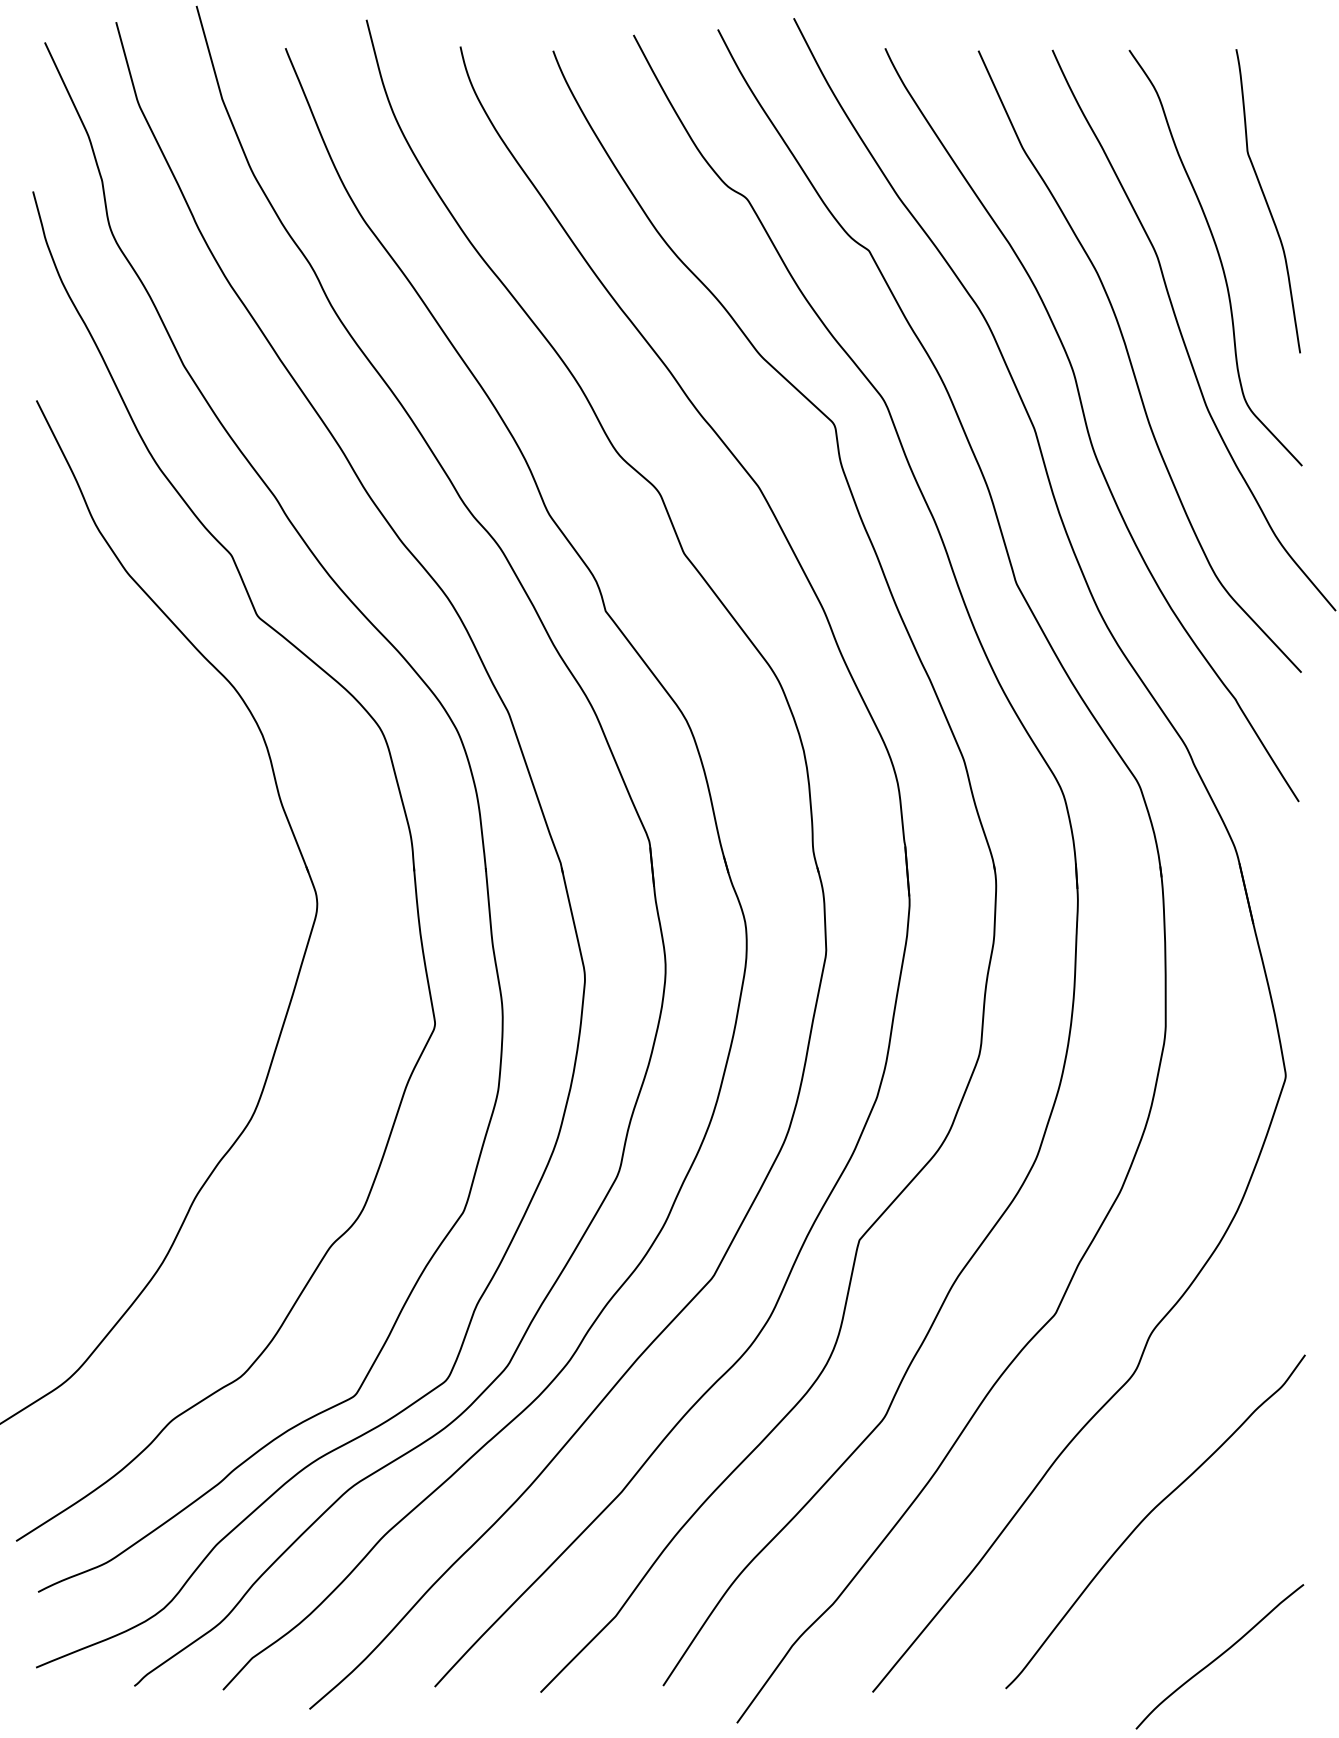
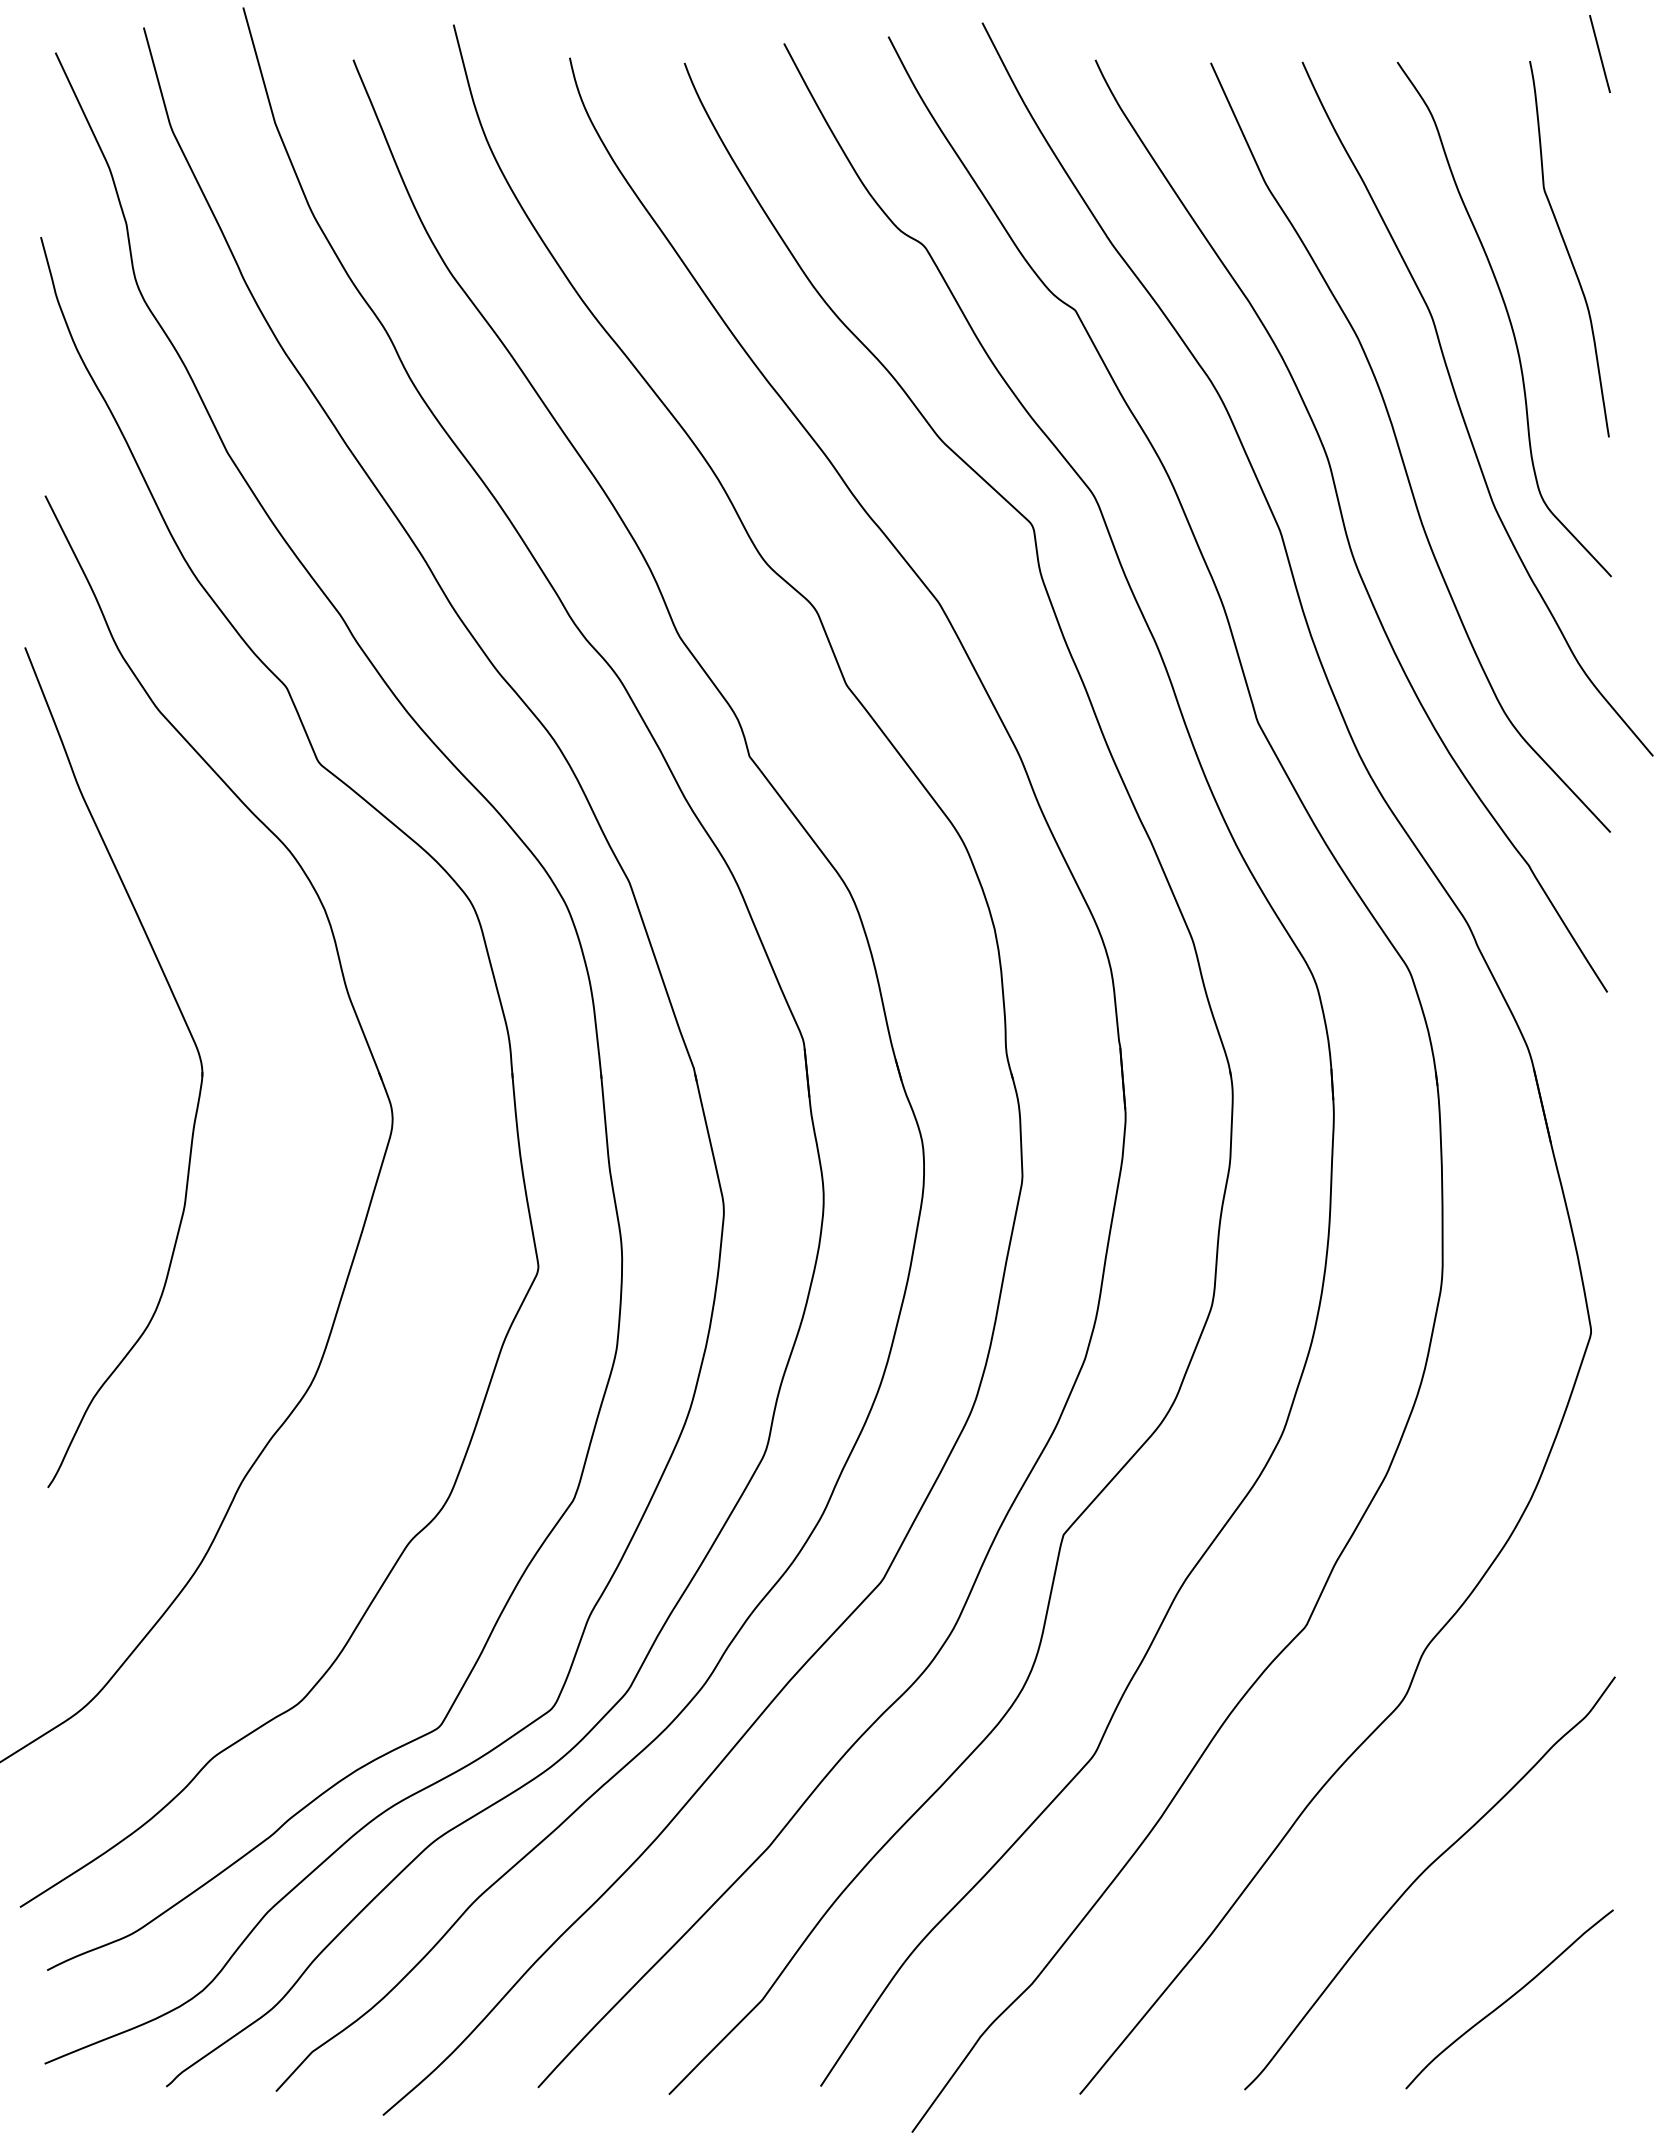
line: (1292, 43) -> (1599, 54), added
part: (151, 831) -> (187, 1029), added
curve: (1219, 1656) -> (1509, 1999), moved

